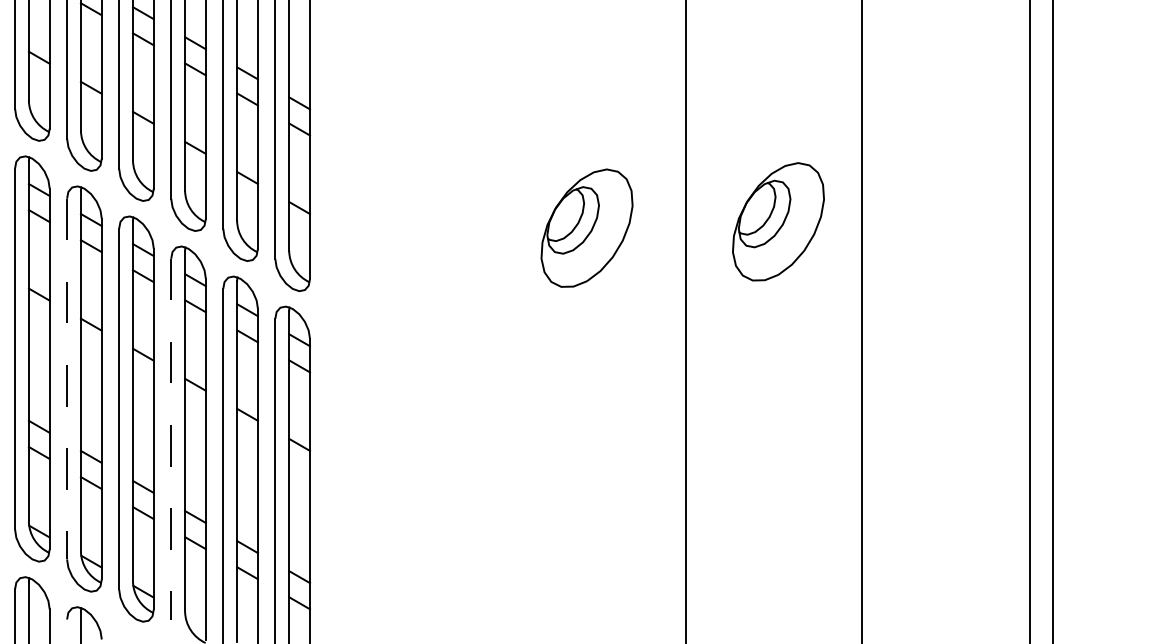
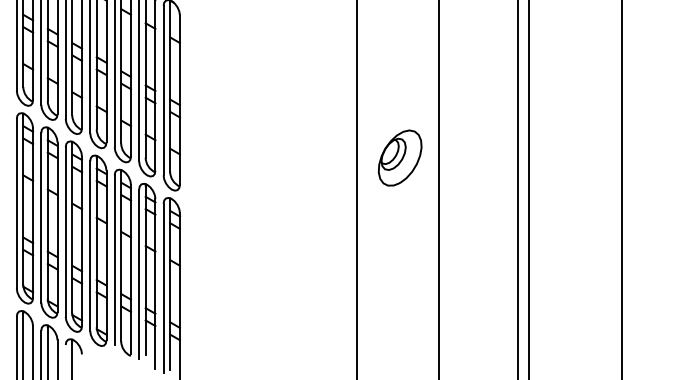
part: (585, 227) -> (309, 160), removed
line: (66, 378) -> (65, 231), dashed -> solid
line: (170, 439) -> (114, 260), dashed -> solid

